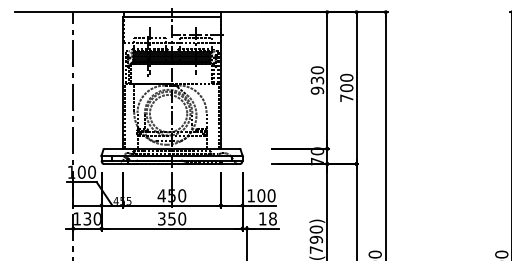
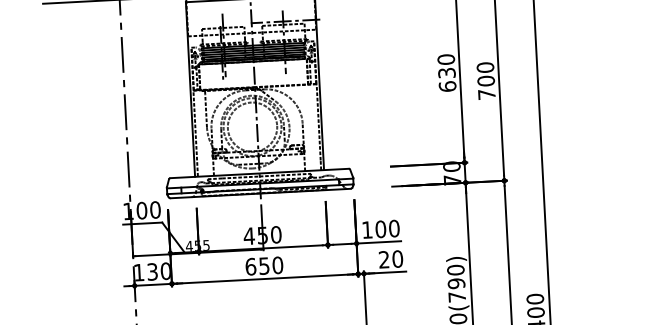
text: (317, 90) -> (447, 86), 930 -> 630
text: (161, 218) -> (250, 266), 350 -> 650
text: (267, 218) -> (390, 258), 18 -> 20

